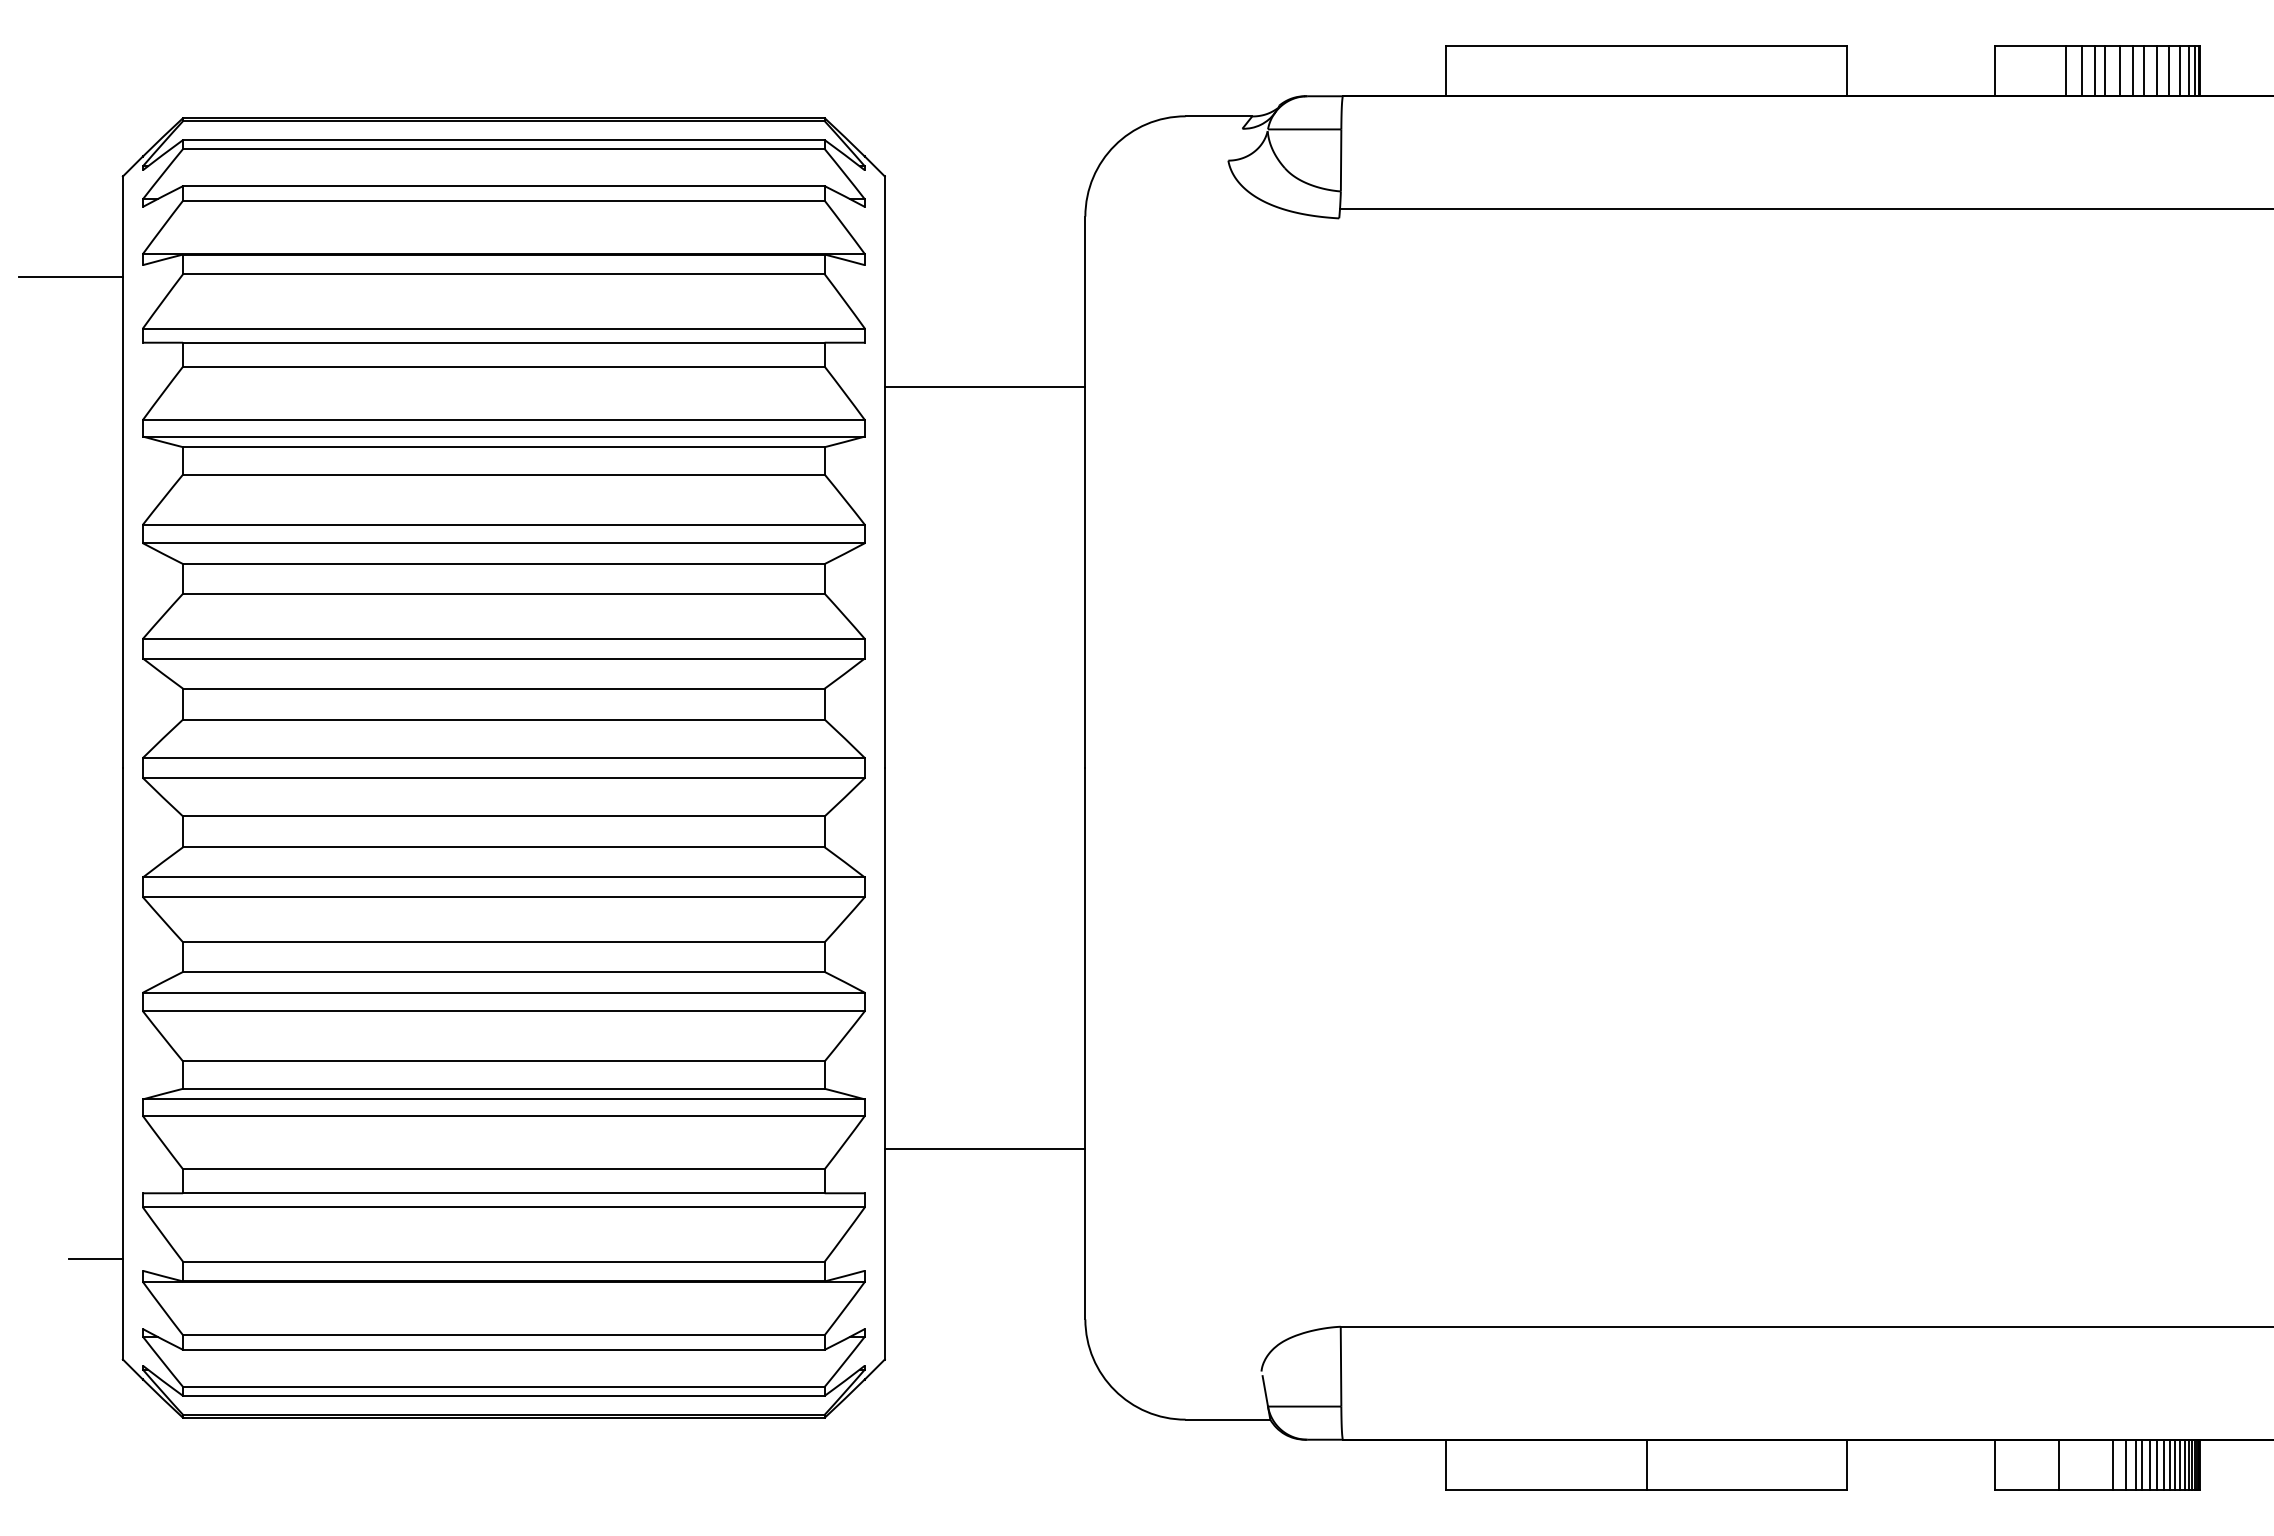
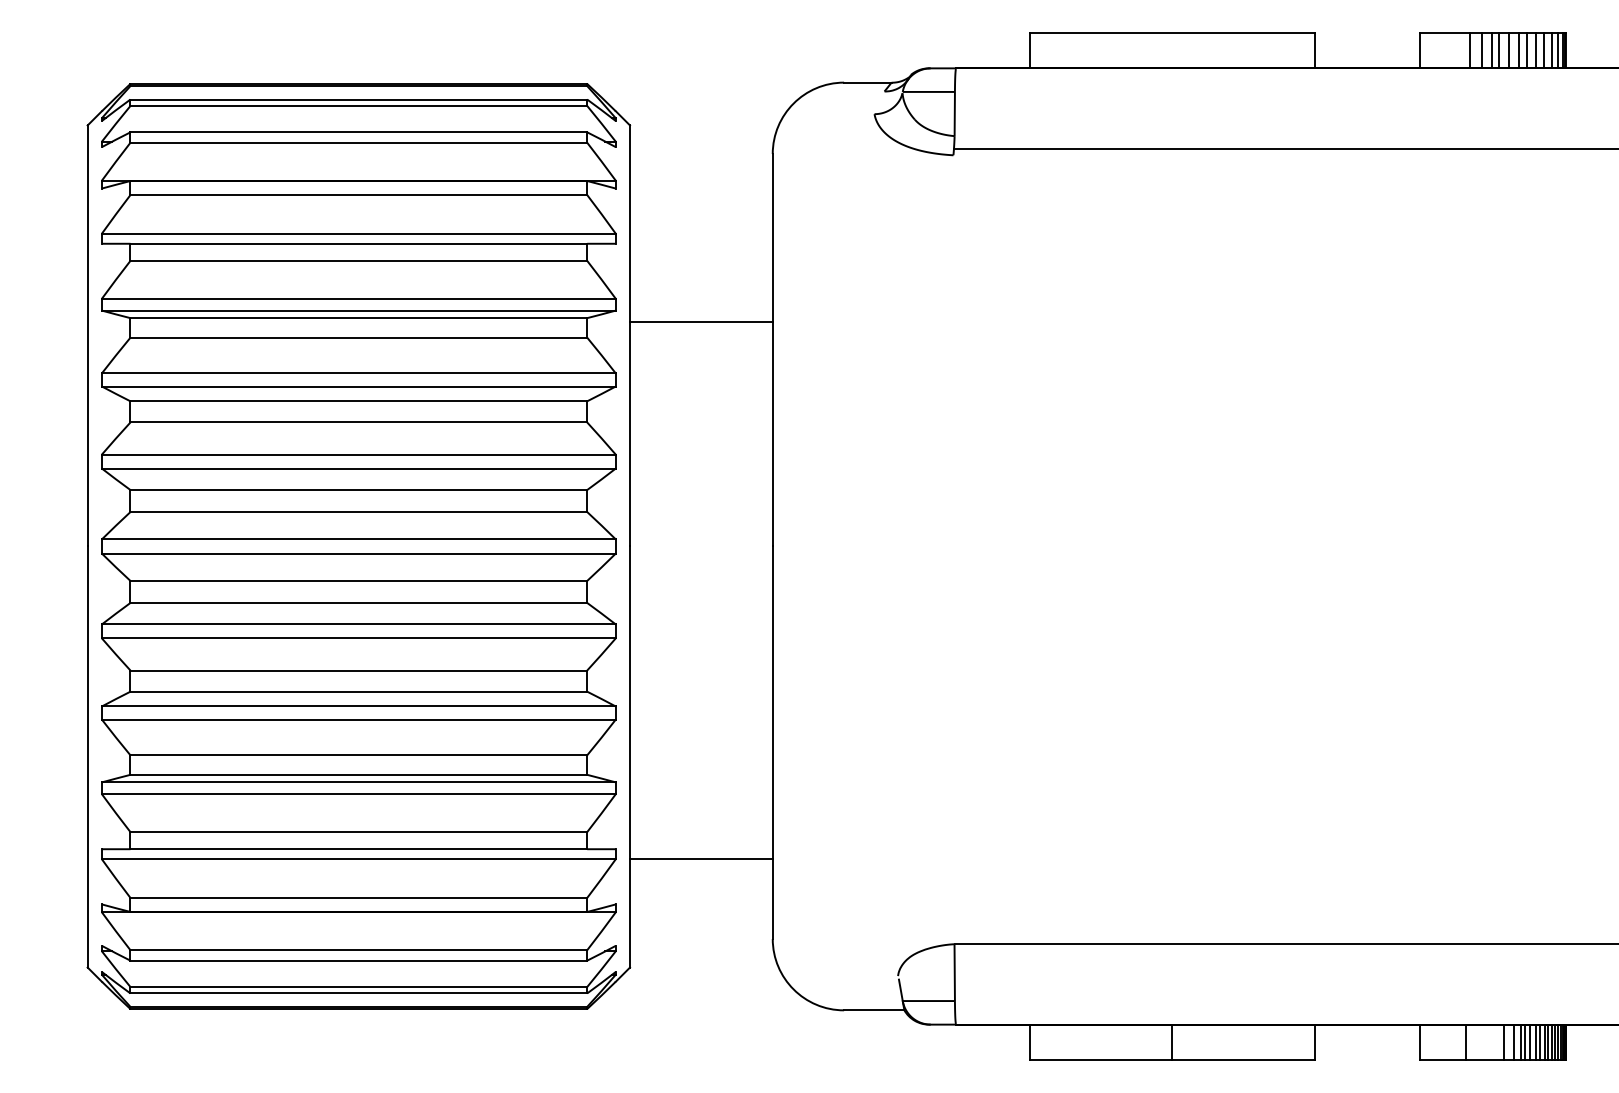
line: (70, 276) -> (50, 196), removed
line: (984, 387) -> (700, 322), moved
line: (984, 1148) -> (700, 858), moved
line: (95, 1259) -> (68, 896), removed

